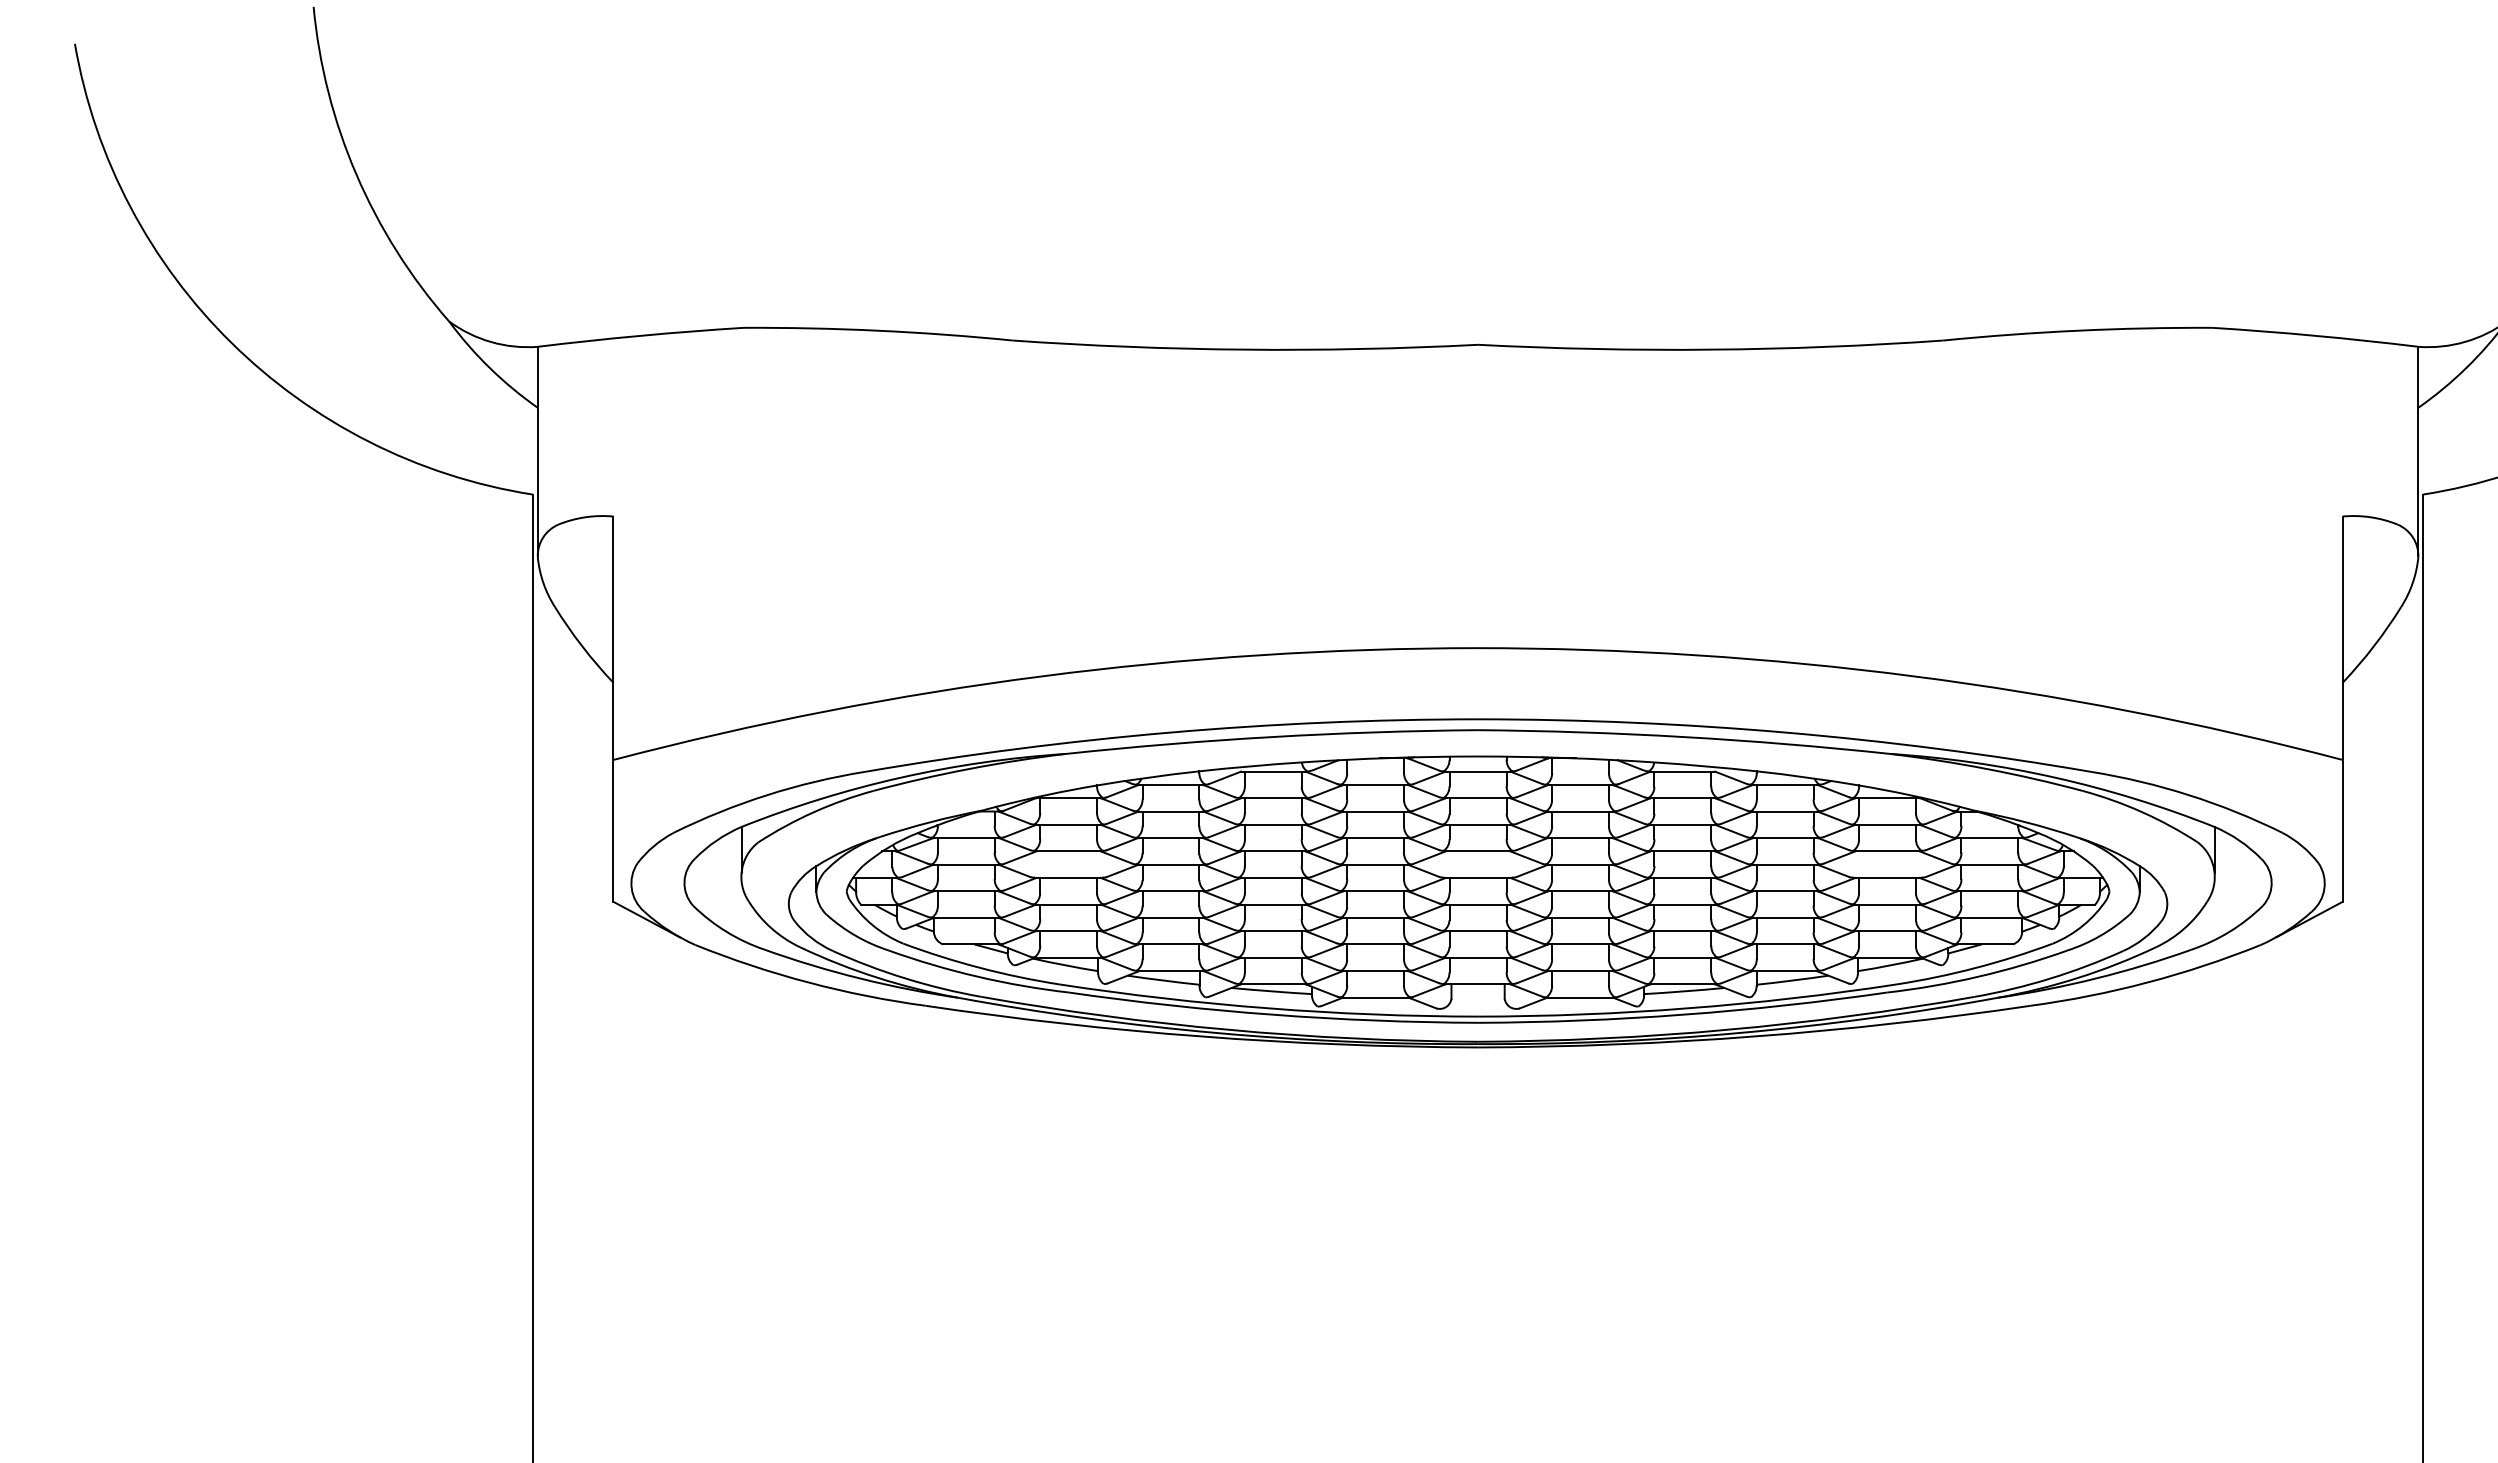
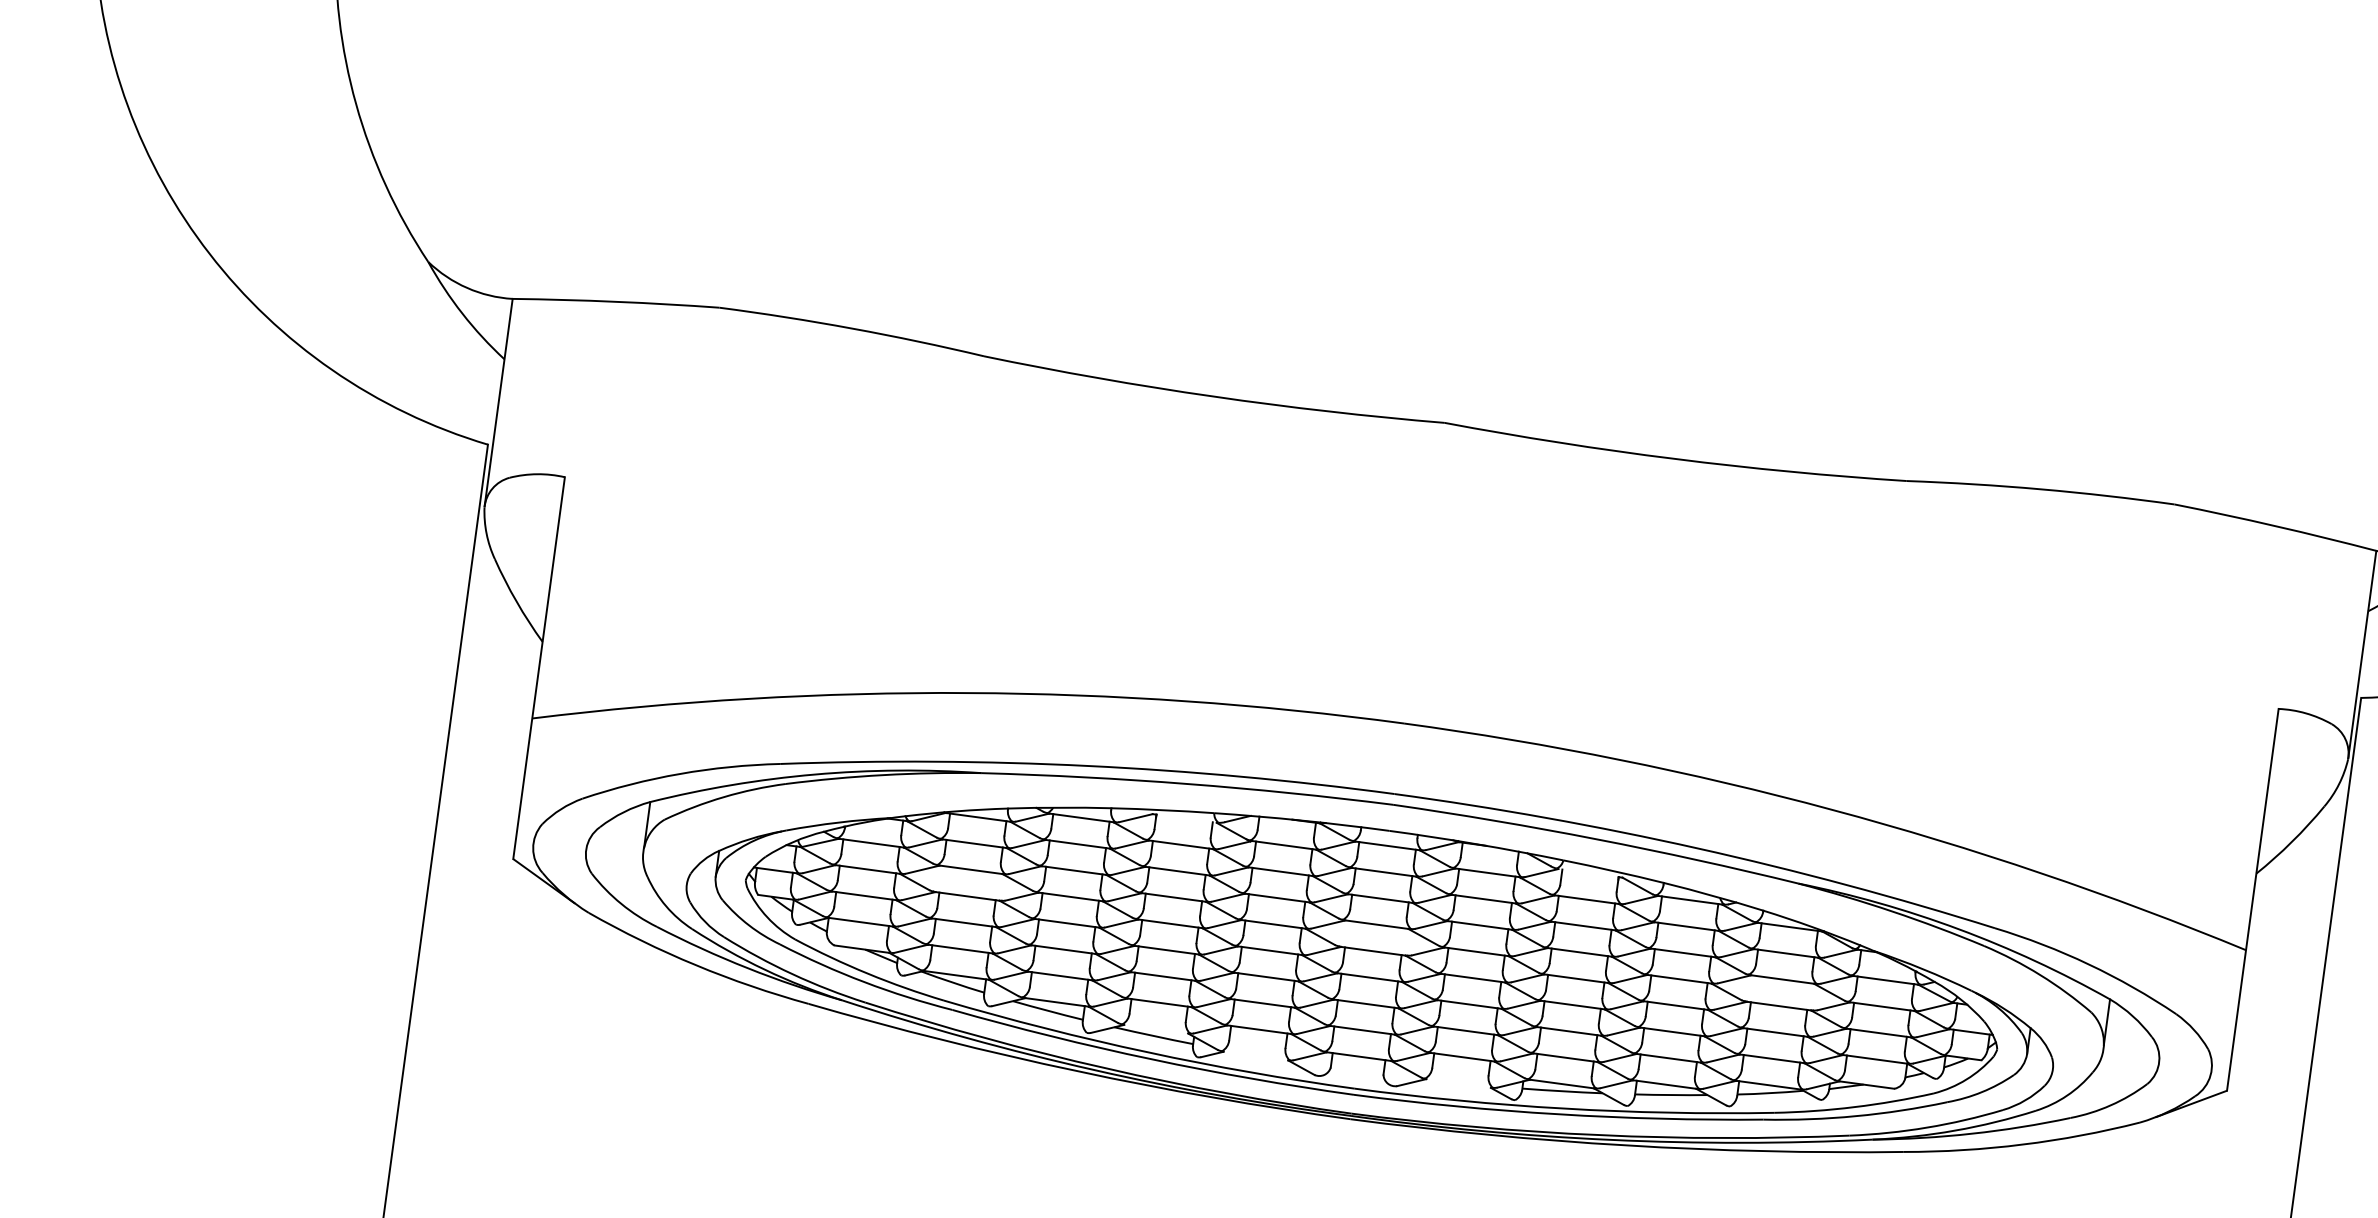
line: (1274, 771) -> (1185, 818), removed
line: (1680, 771) -> (1588, 872), removed
line: (1273, 984) -> (1156, 1029), removed
line: (1375, 997) -> (1255, 1055), removed
line: (1580, 997) -> (1458, 1083), removed

